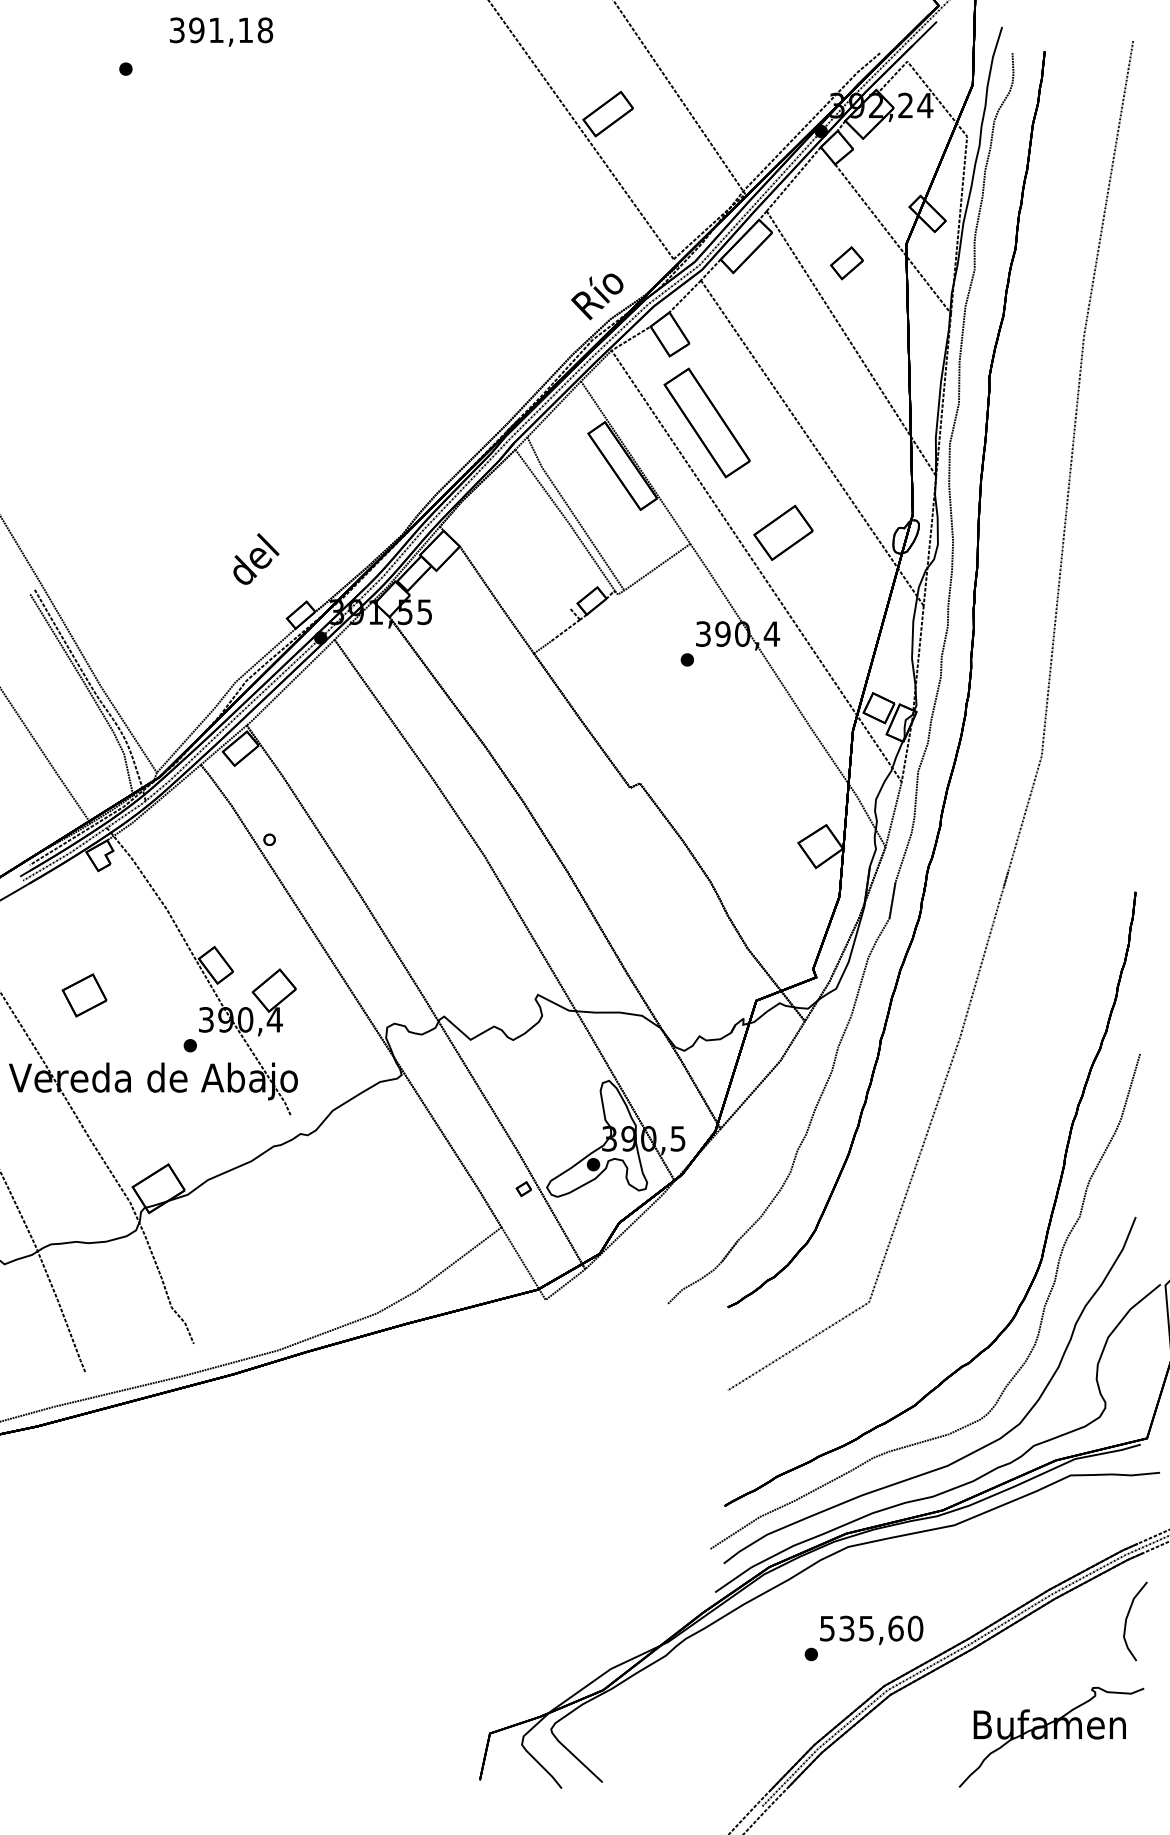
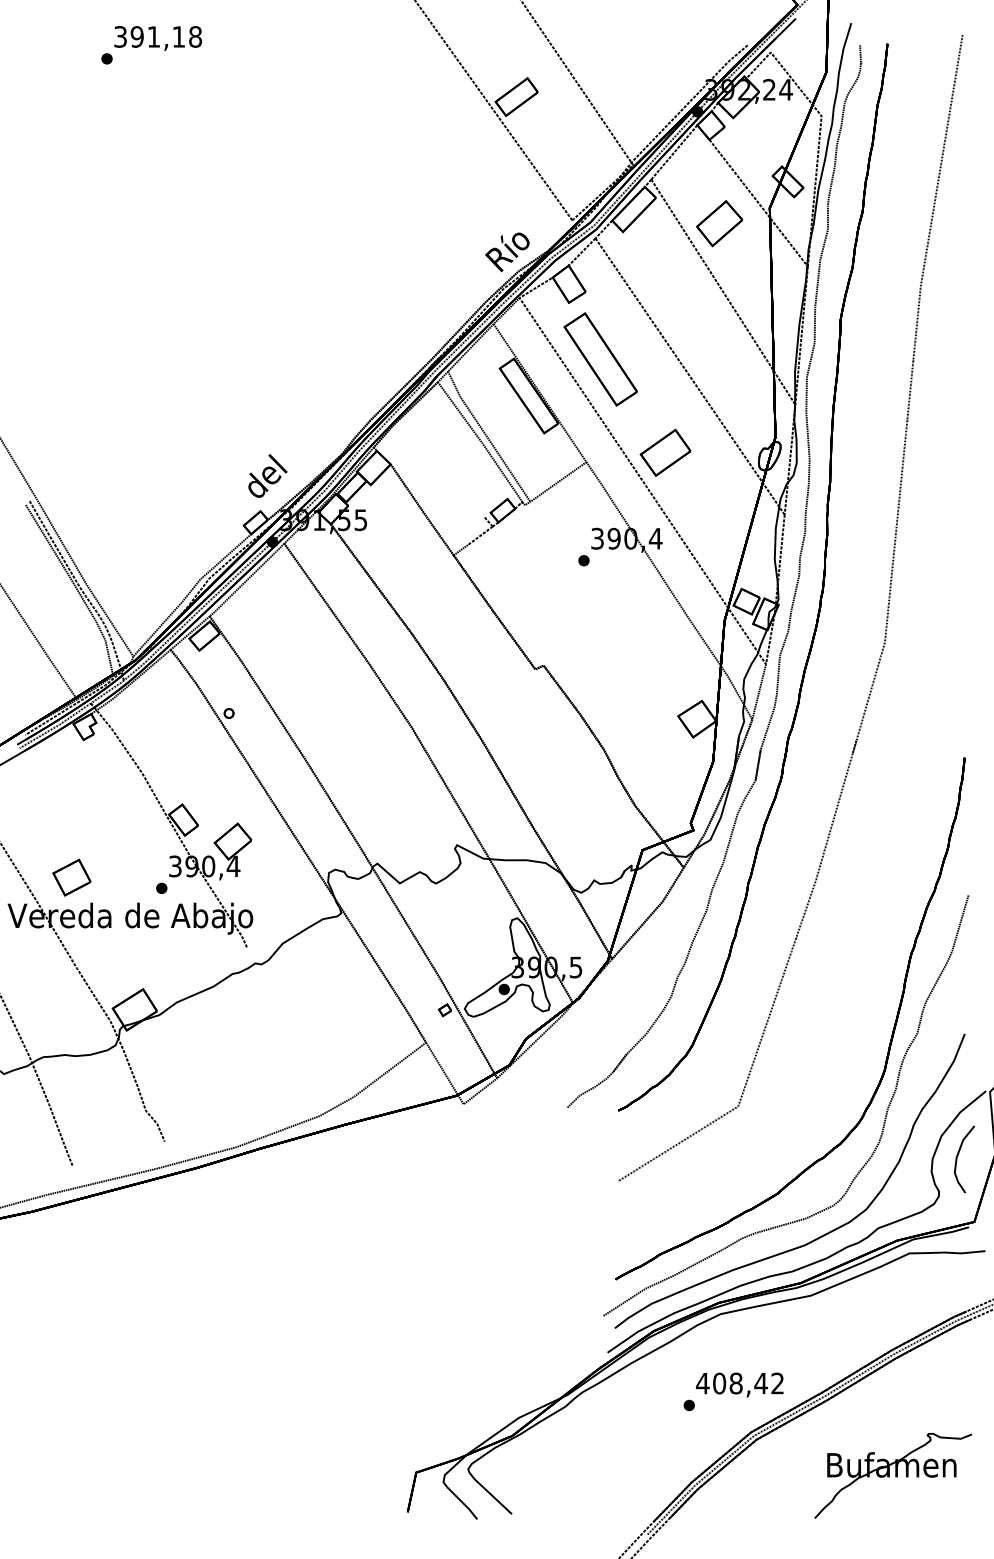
text: (221, 32) -> (158, 38), moved
part: (846, 262) -> (719, 223), size x1.67
text: (255, 558) -> (267, 475), moved
part: (84, 995) -> (71, 877), moved
curve: (1128, 1617) -> (958, 1156), moved
text: (871, 1628) -> (740, 1383), 535,60 -> 408,42

